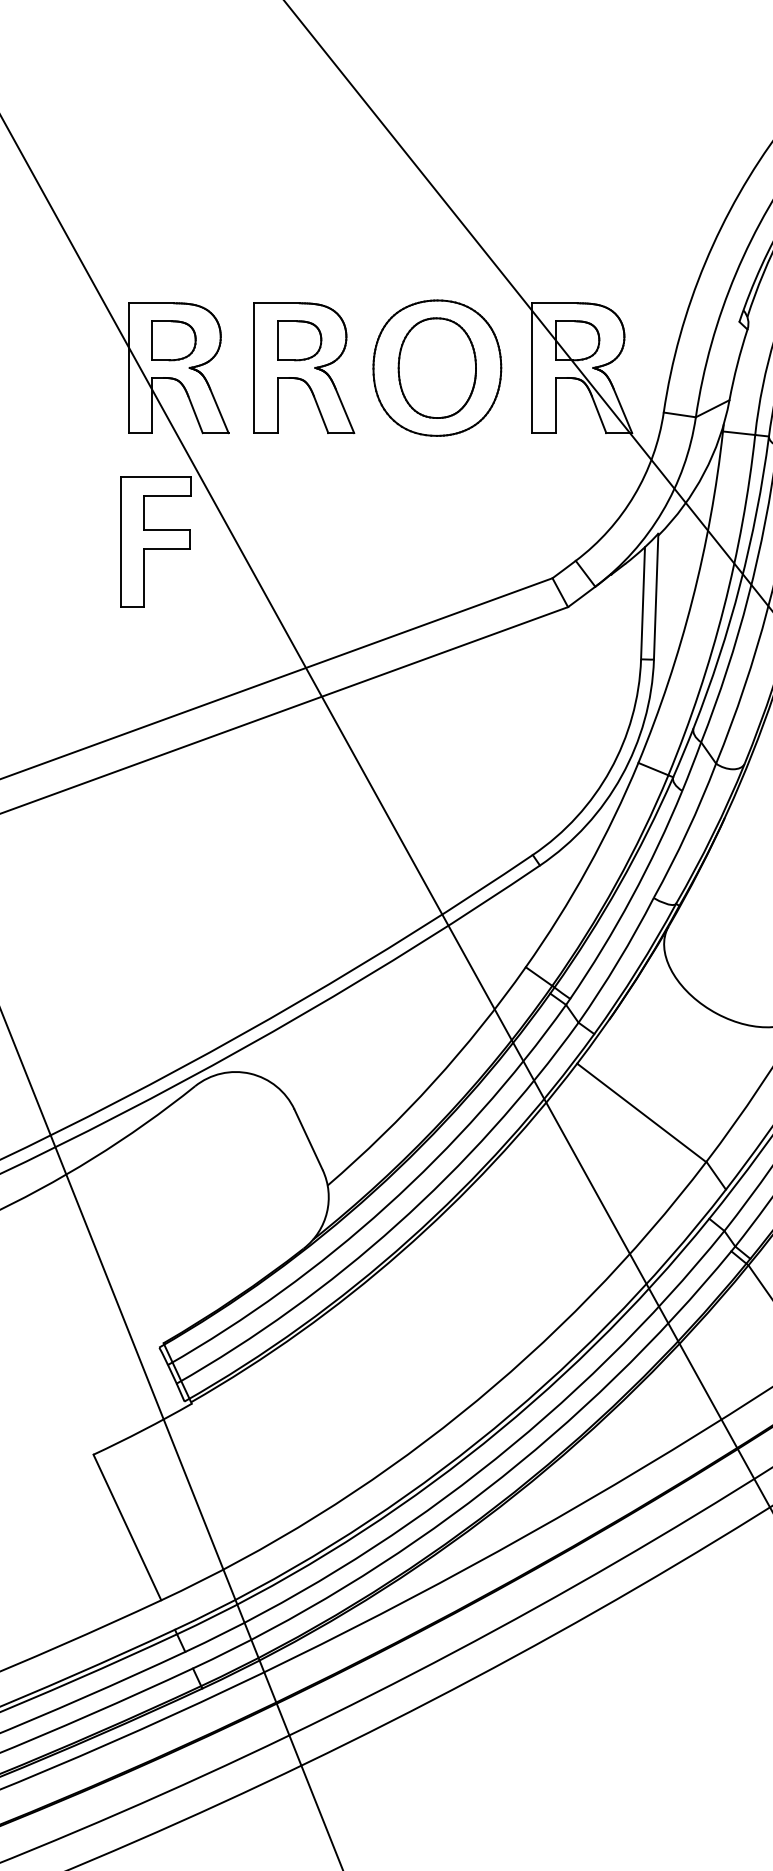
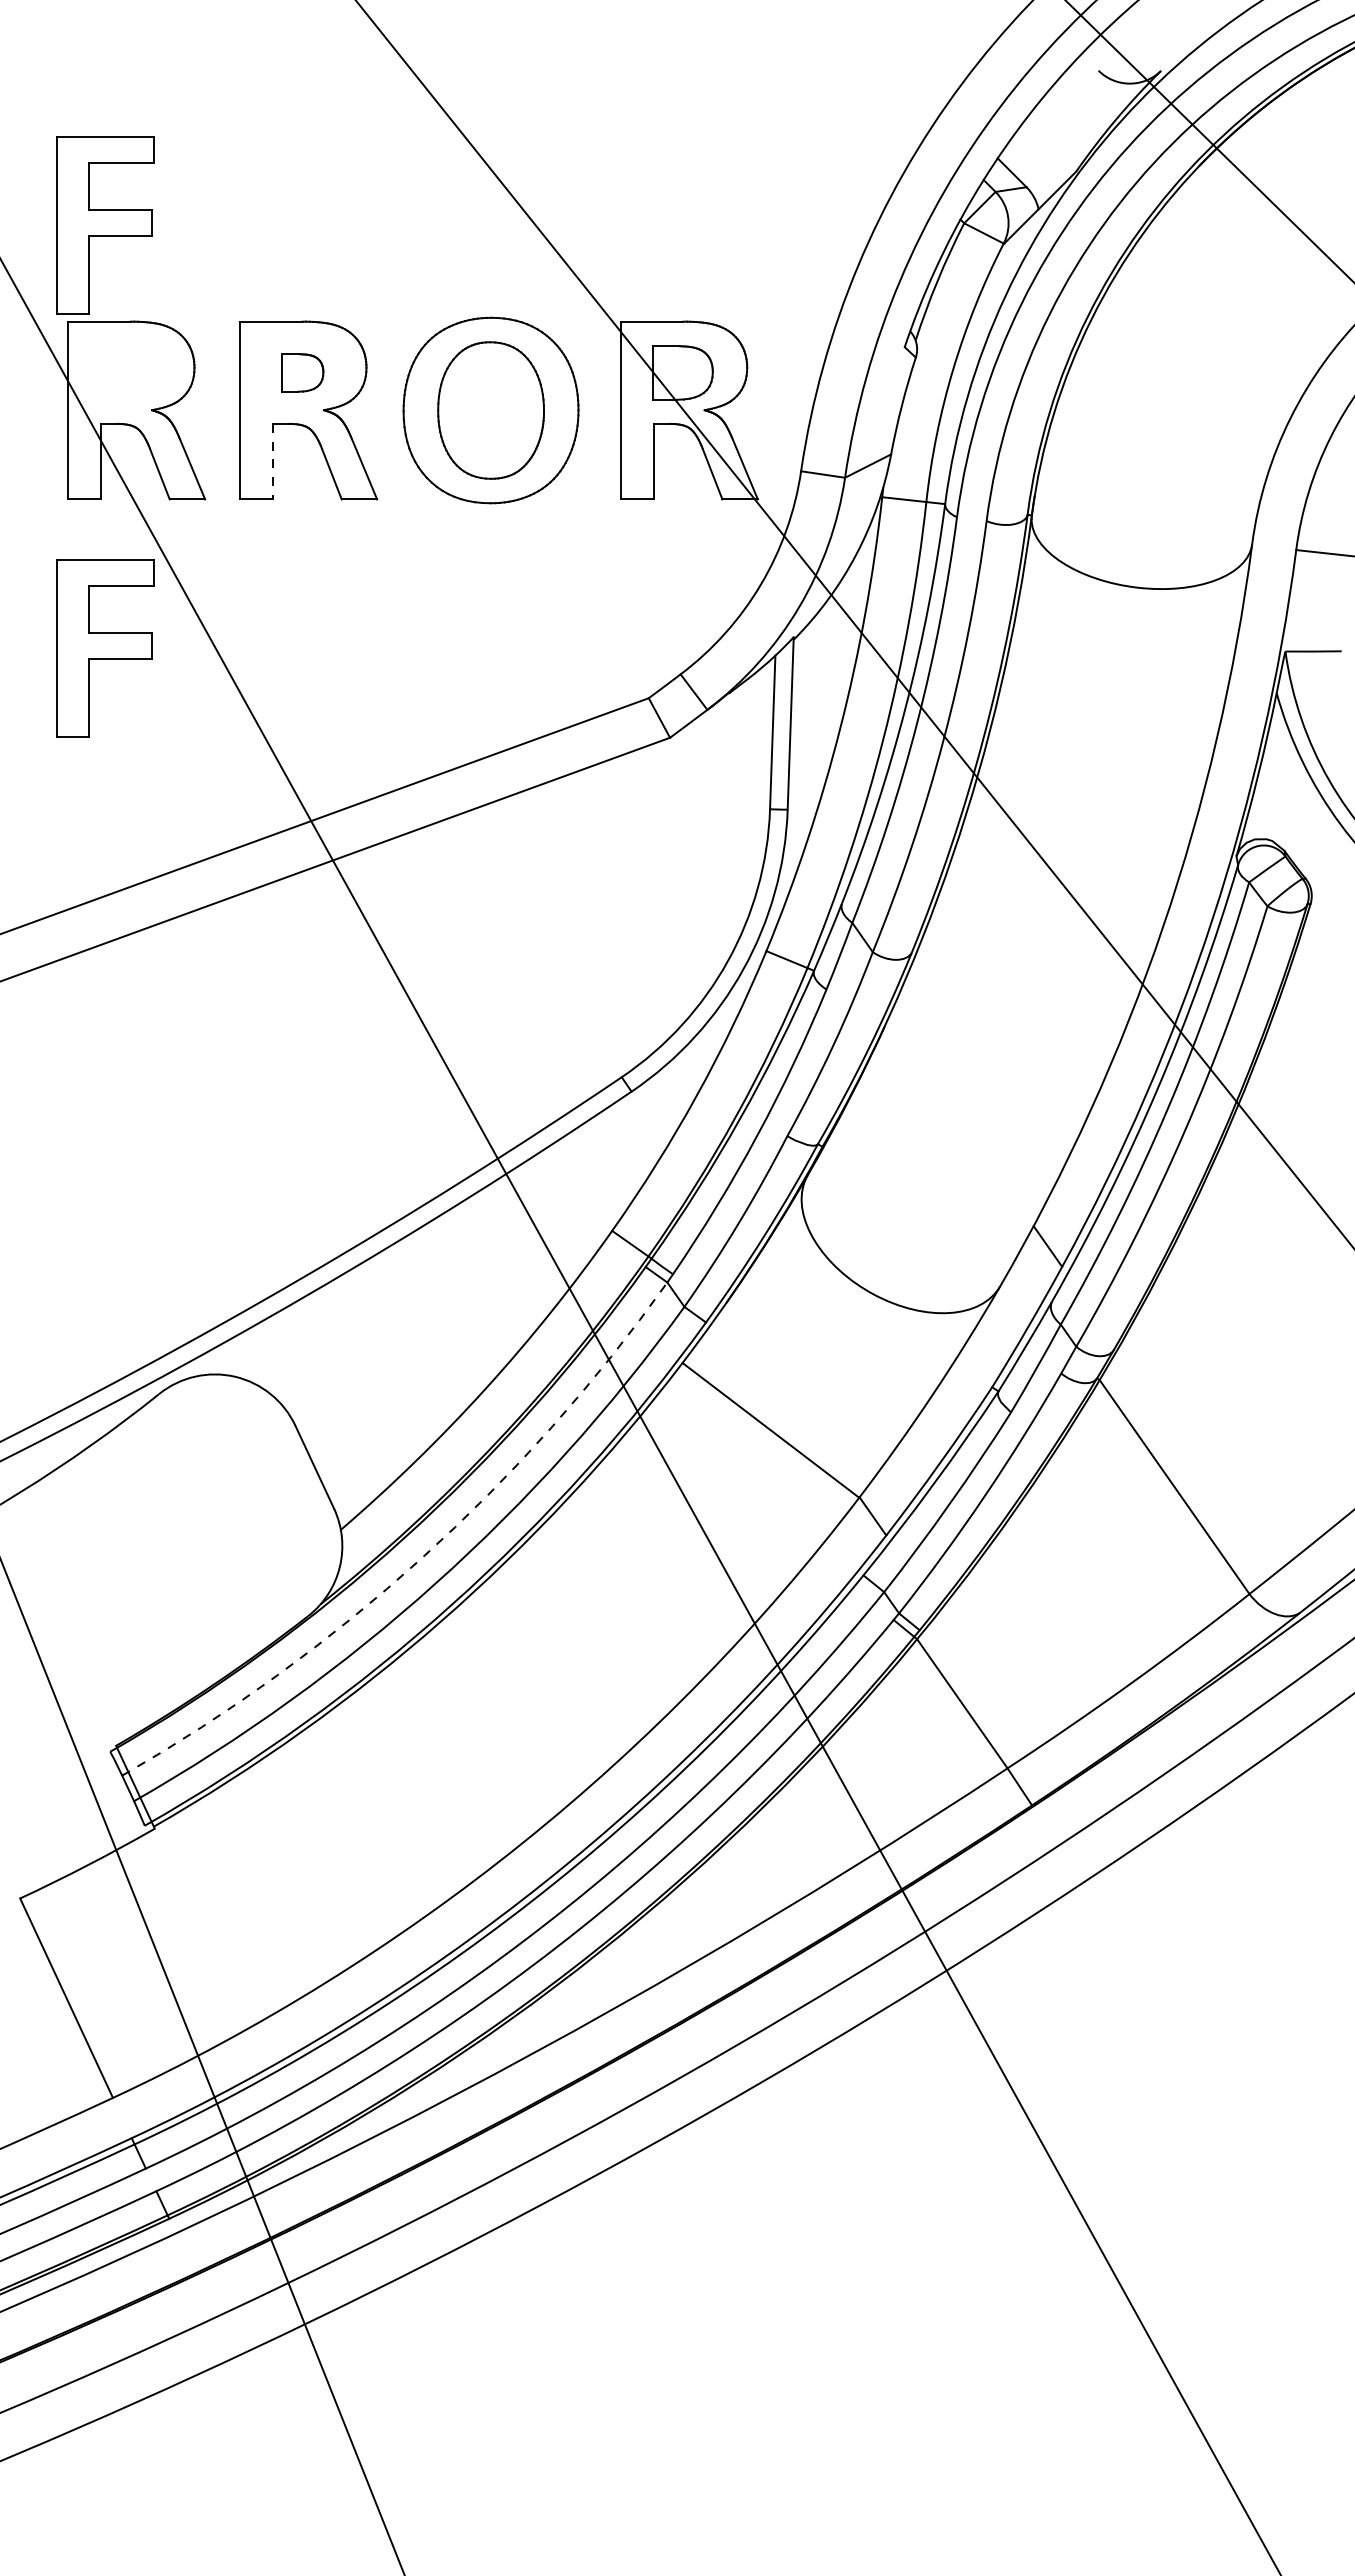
part: (155, 233) -> (105, 225), added
part: (174, 340) -> (130, 372), removed
part: (299, 340) -> (302, 372), size x0.7
line: (277, 405) -> (272, 461), solid -> dashed
arc: (386, 1206) -> (421, 1558), solid -> dashed

